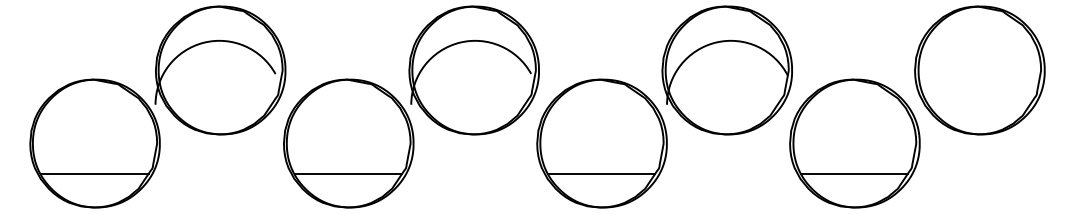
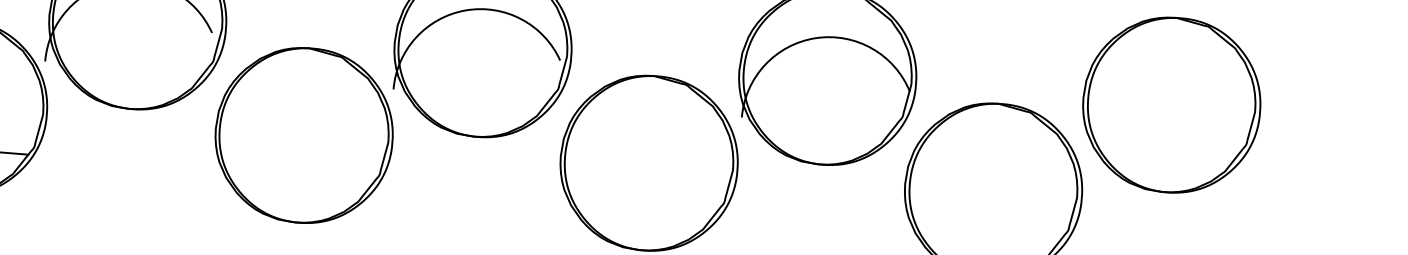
line: (348, 173) -> (300, 176), removed
line: (601, 173) -> (645, 203), removed
line: (854, 173) -> (989, 231), removed

